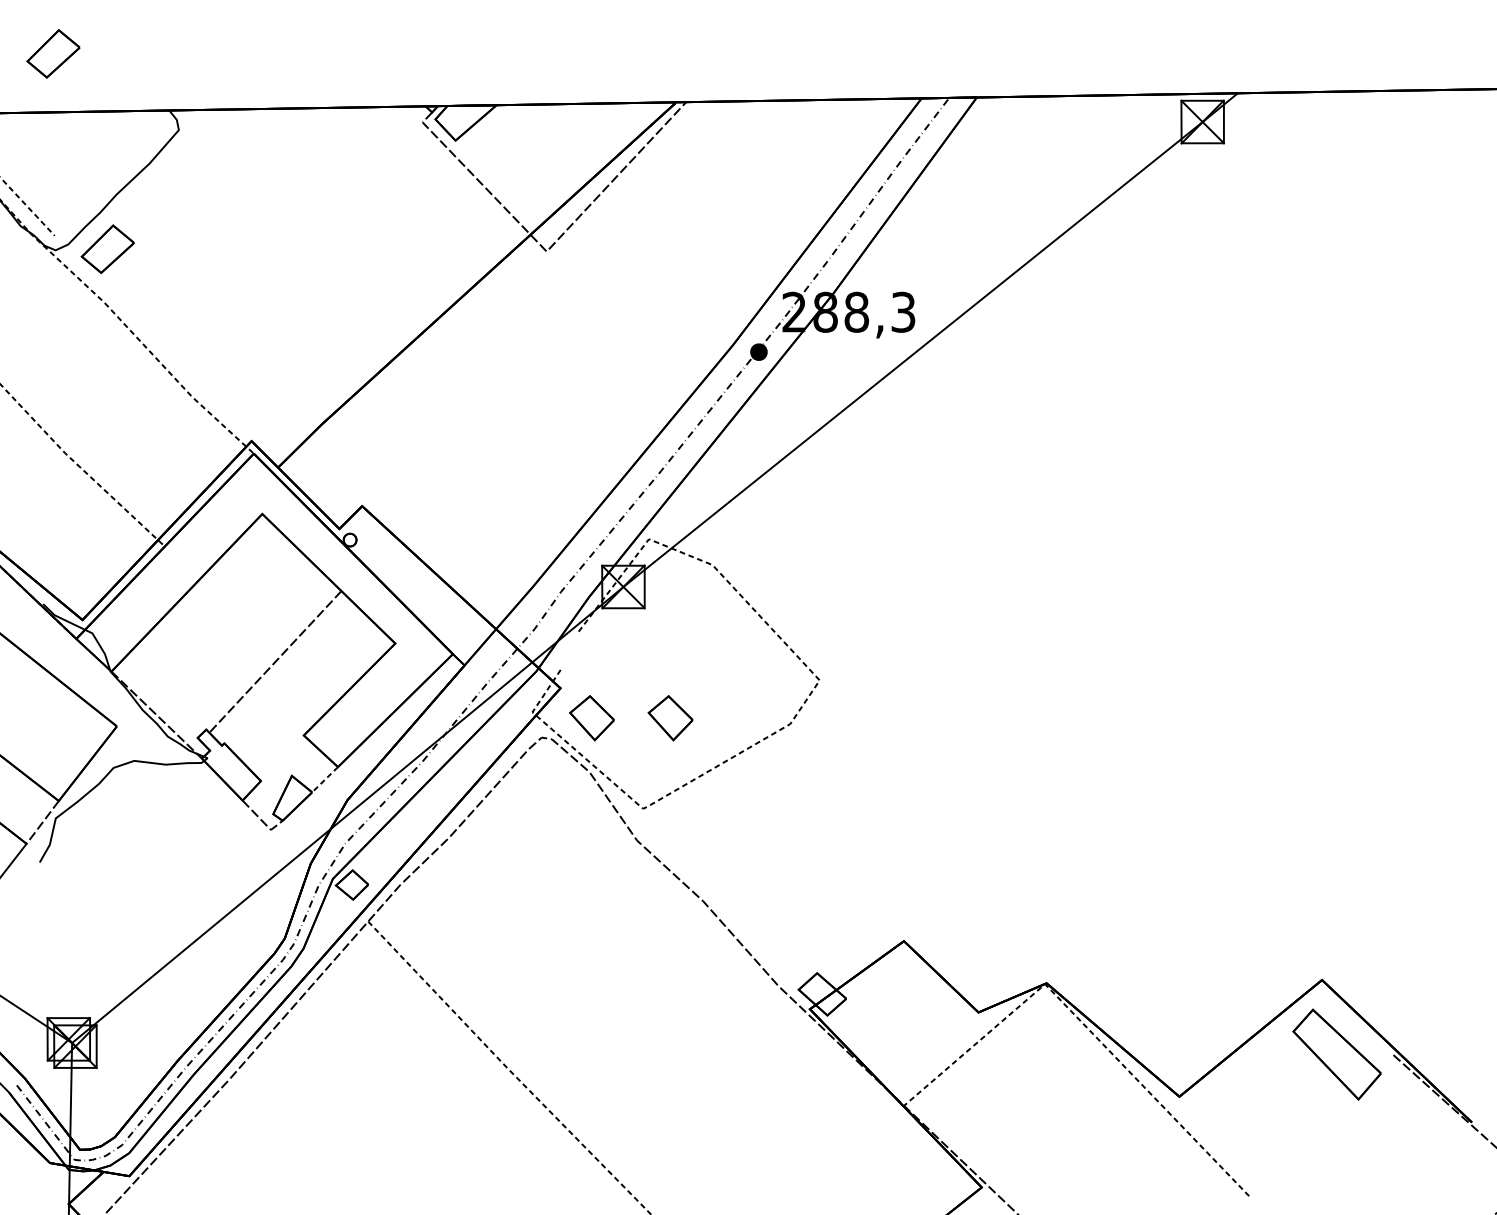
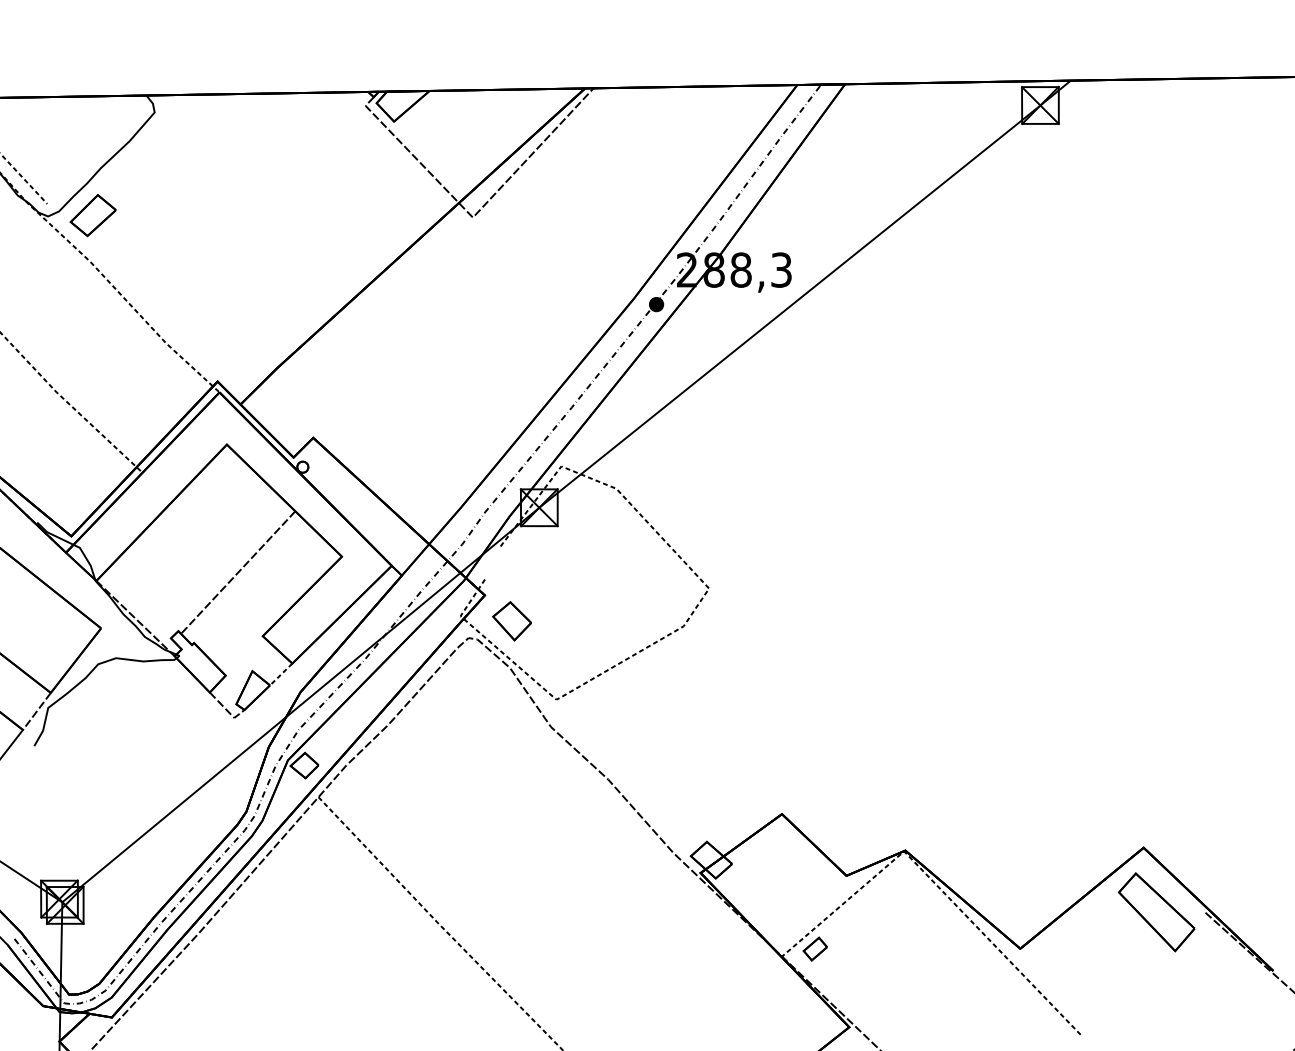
part: (52, 53) -> (45, 46), removed
part: (669, 718) -> (579, 621), removed
part: (941, 1096) -> (814, 948), added

